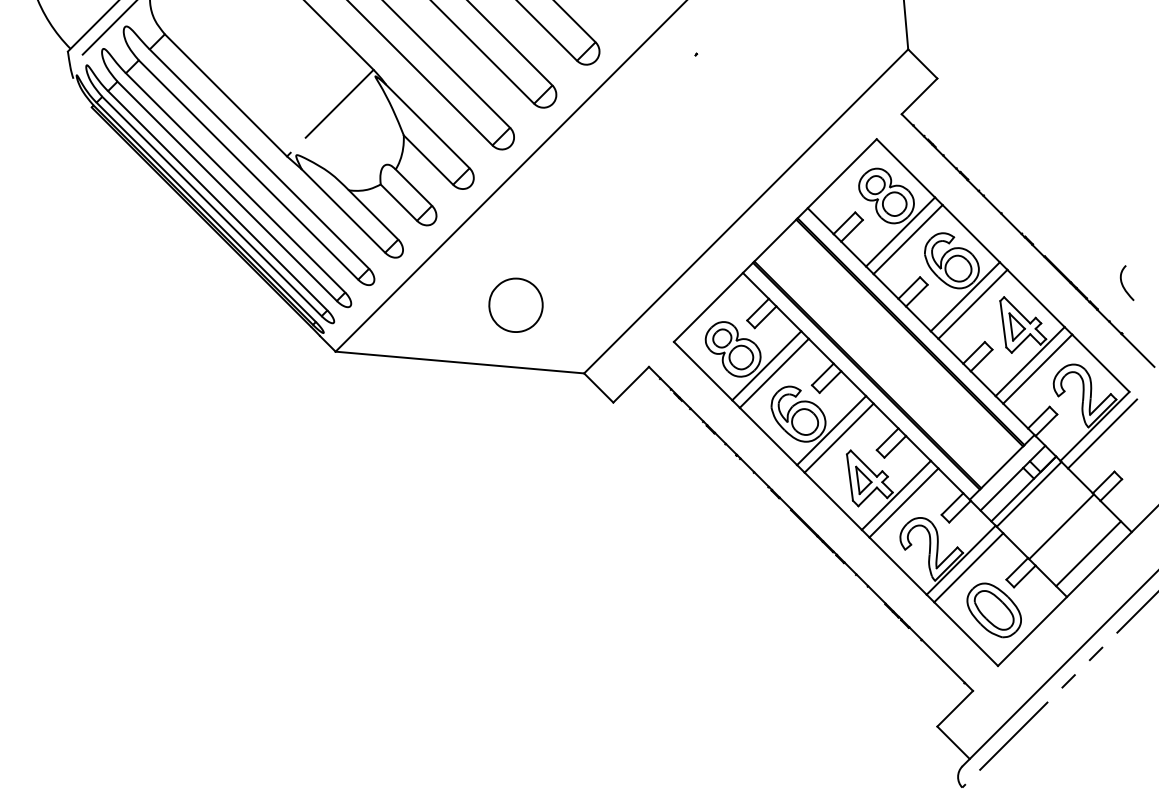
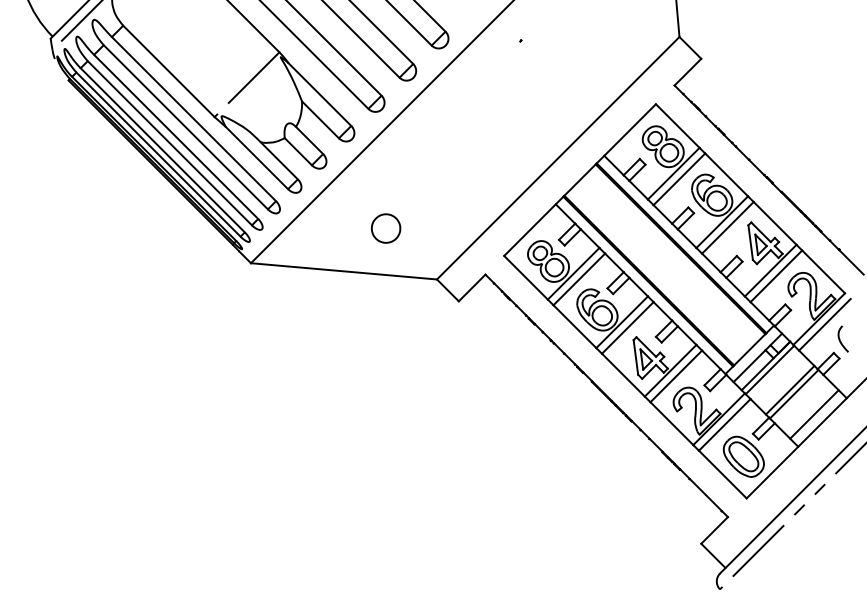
curve: (1123, 284) -> (840, 340), moved
part: (516, 305) -> (386, 228), size x0.71
line: (1055, 520) -> (789, 389), added

